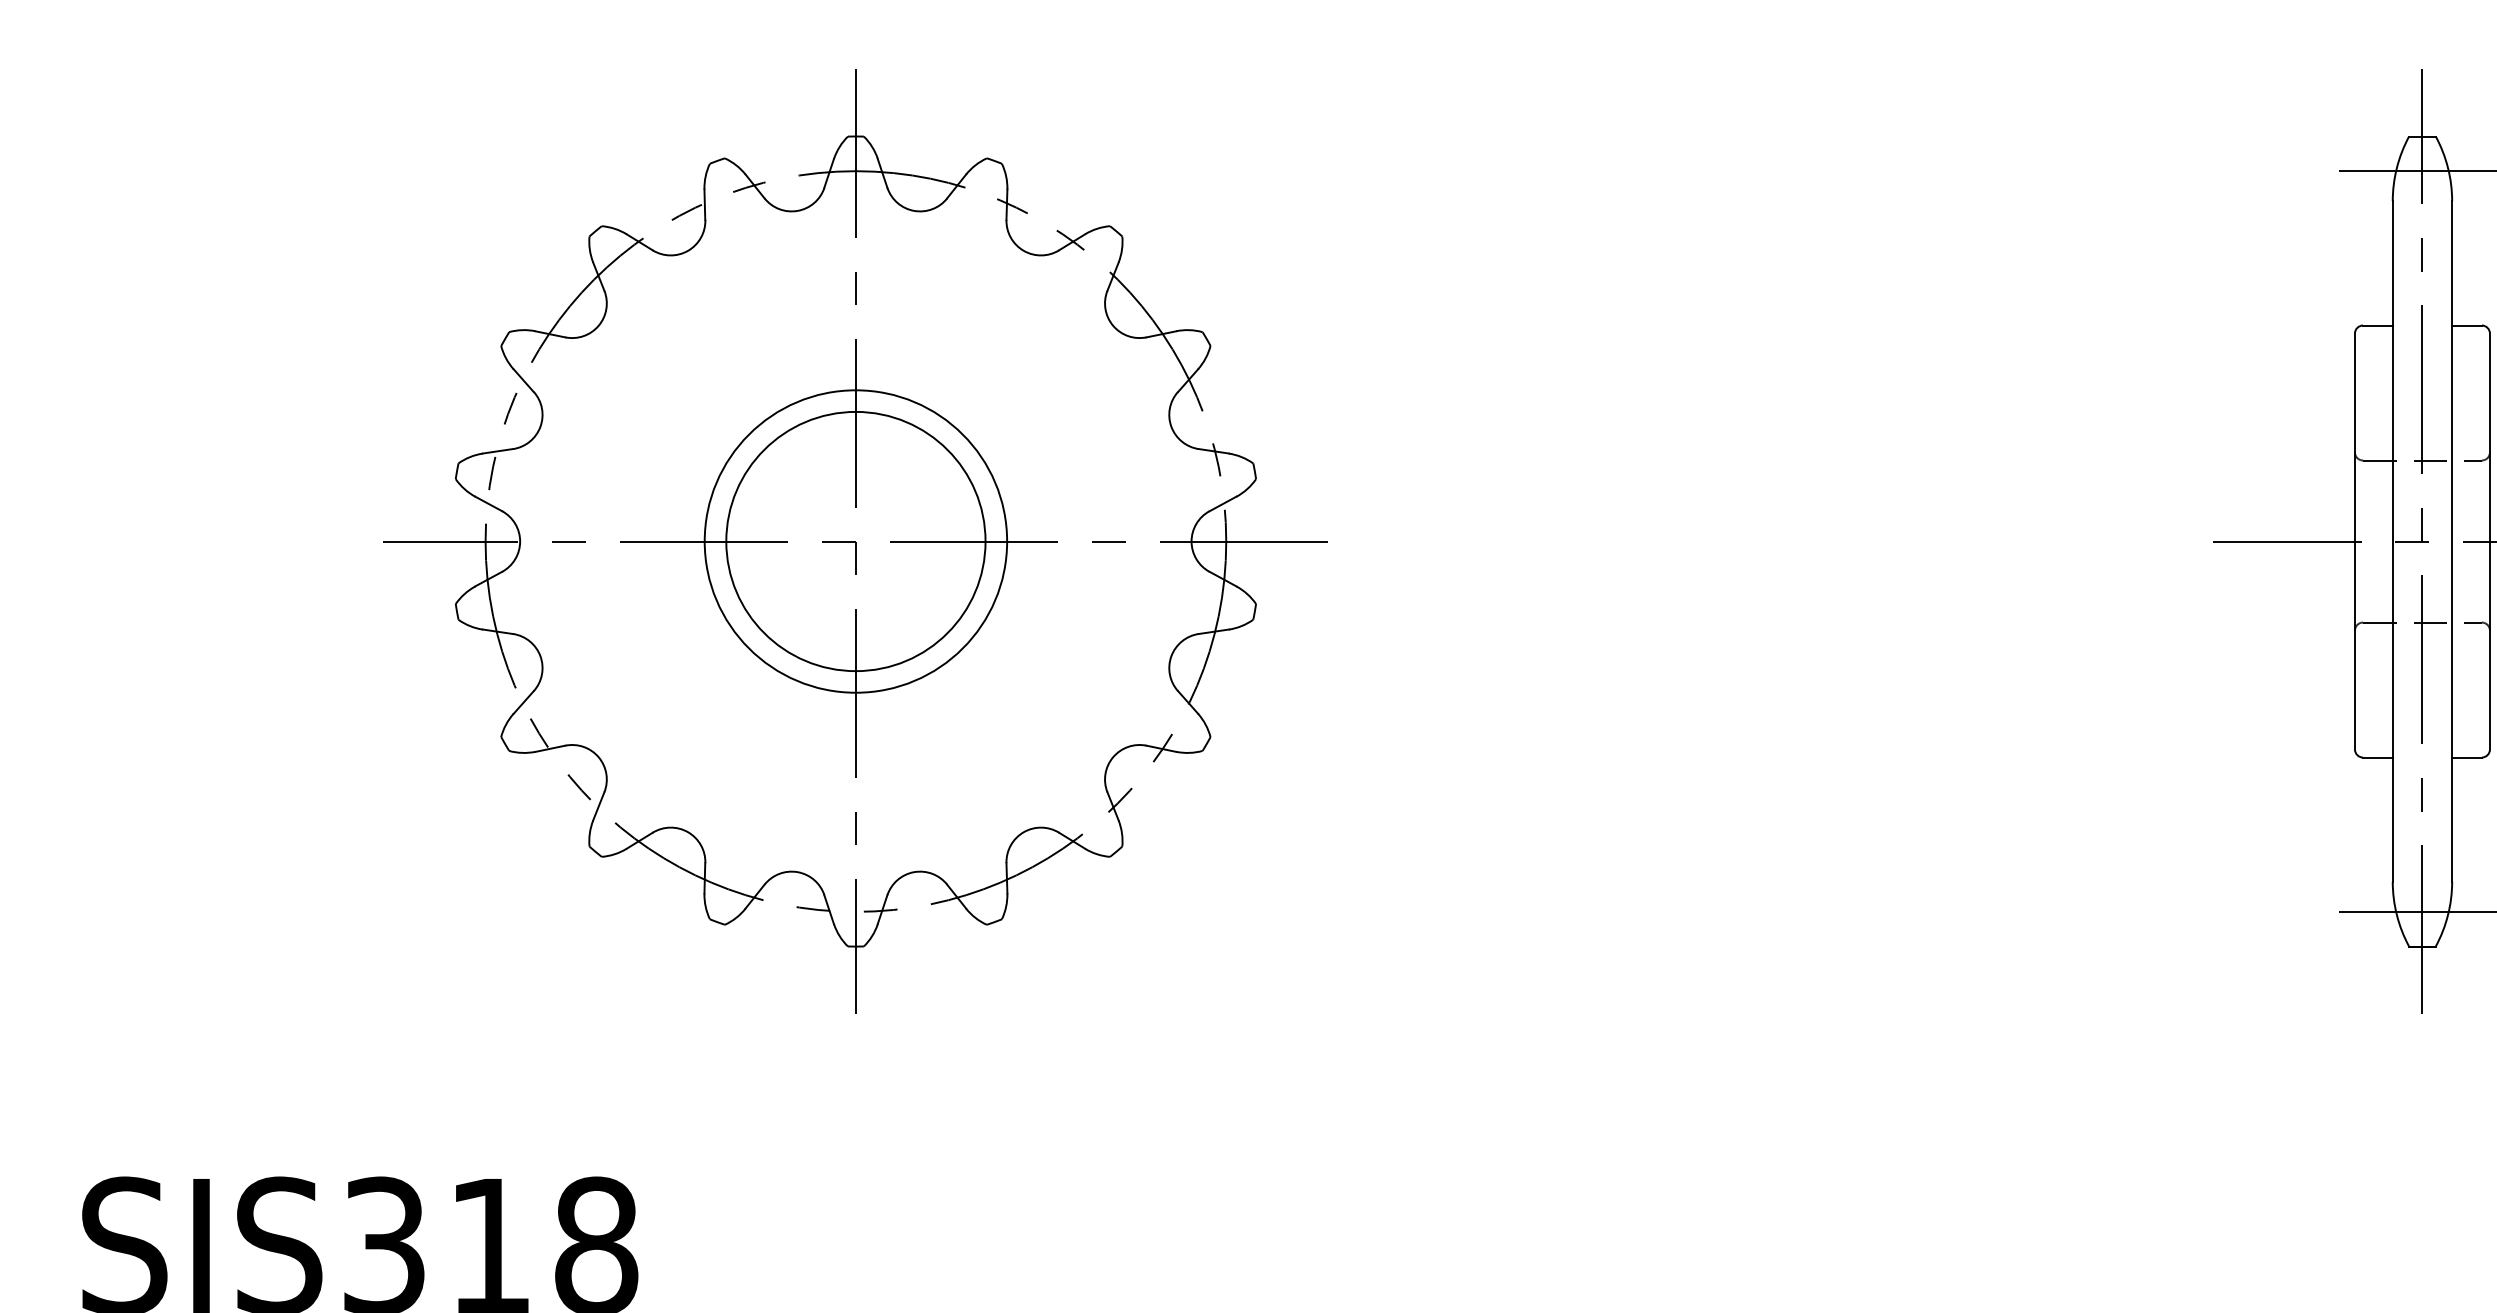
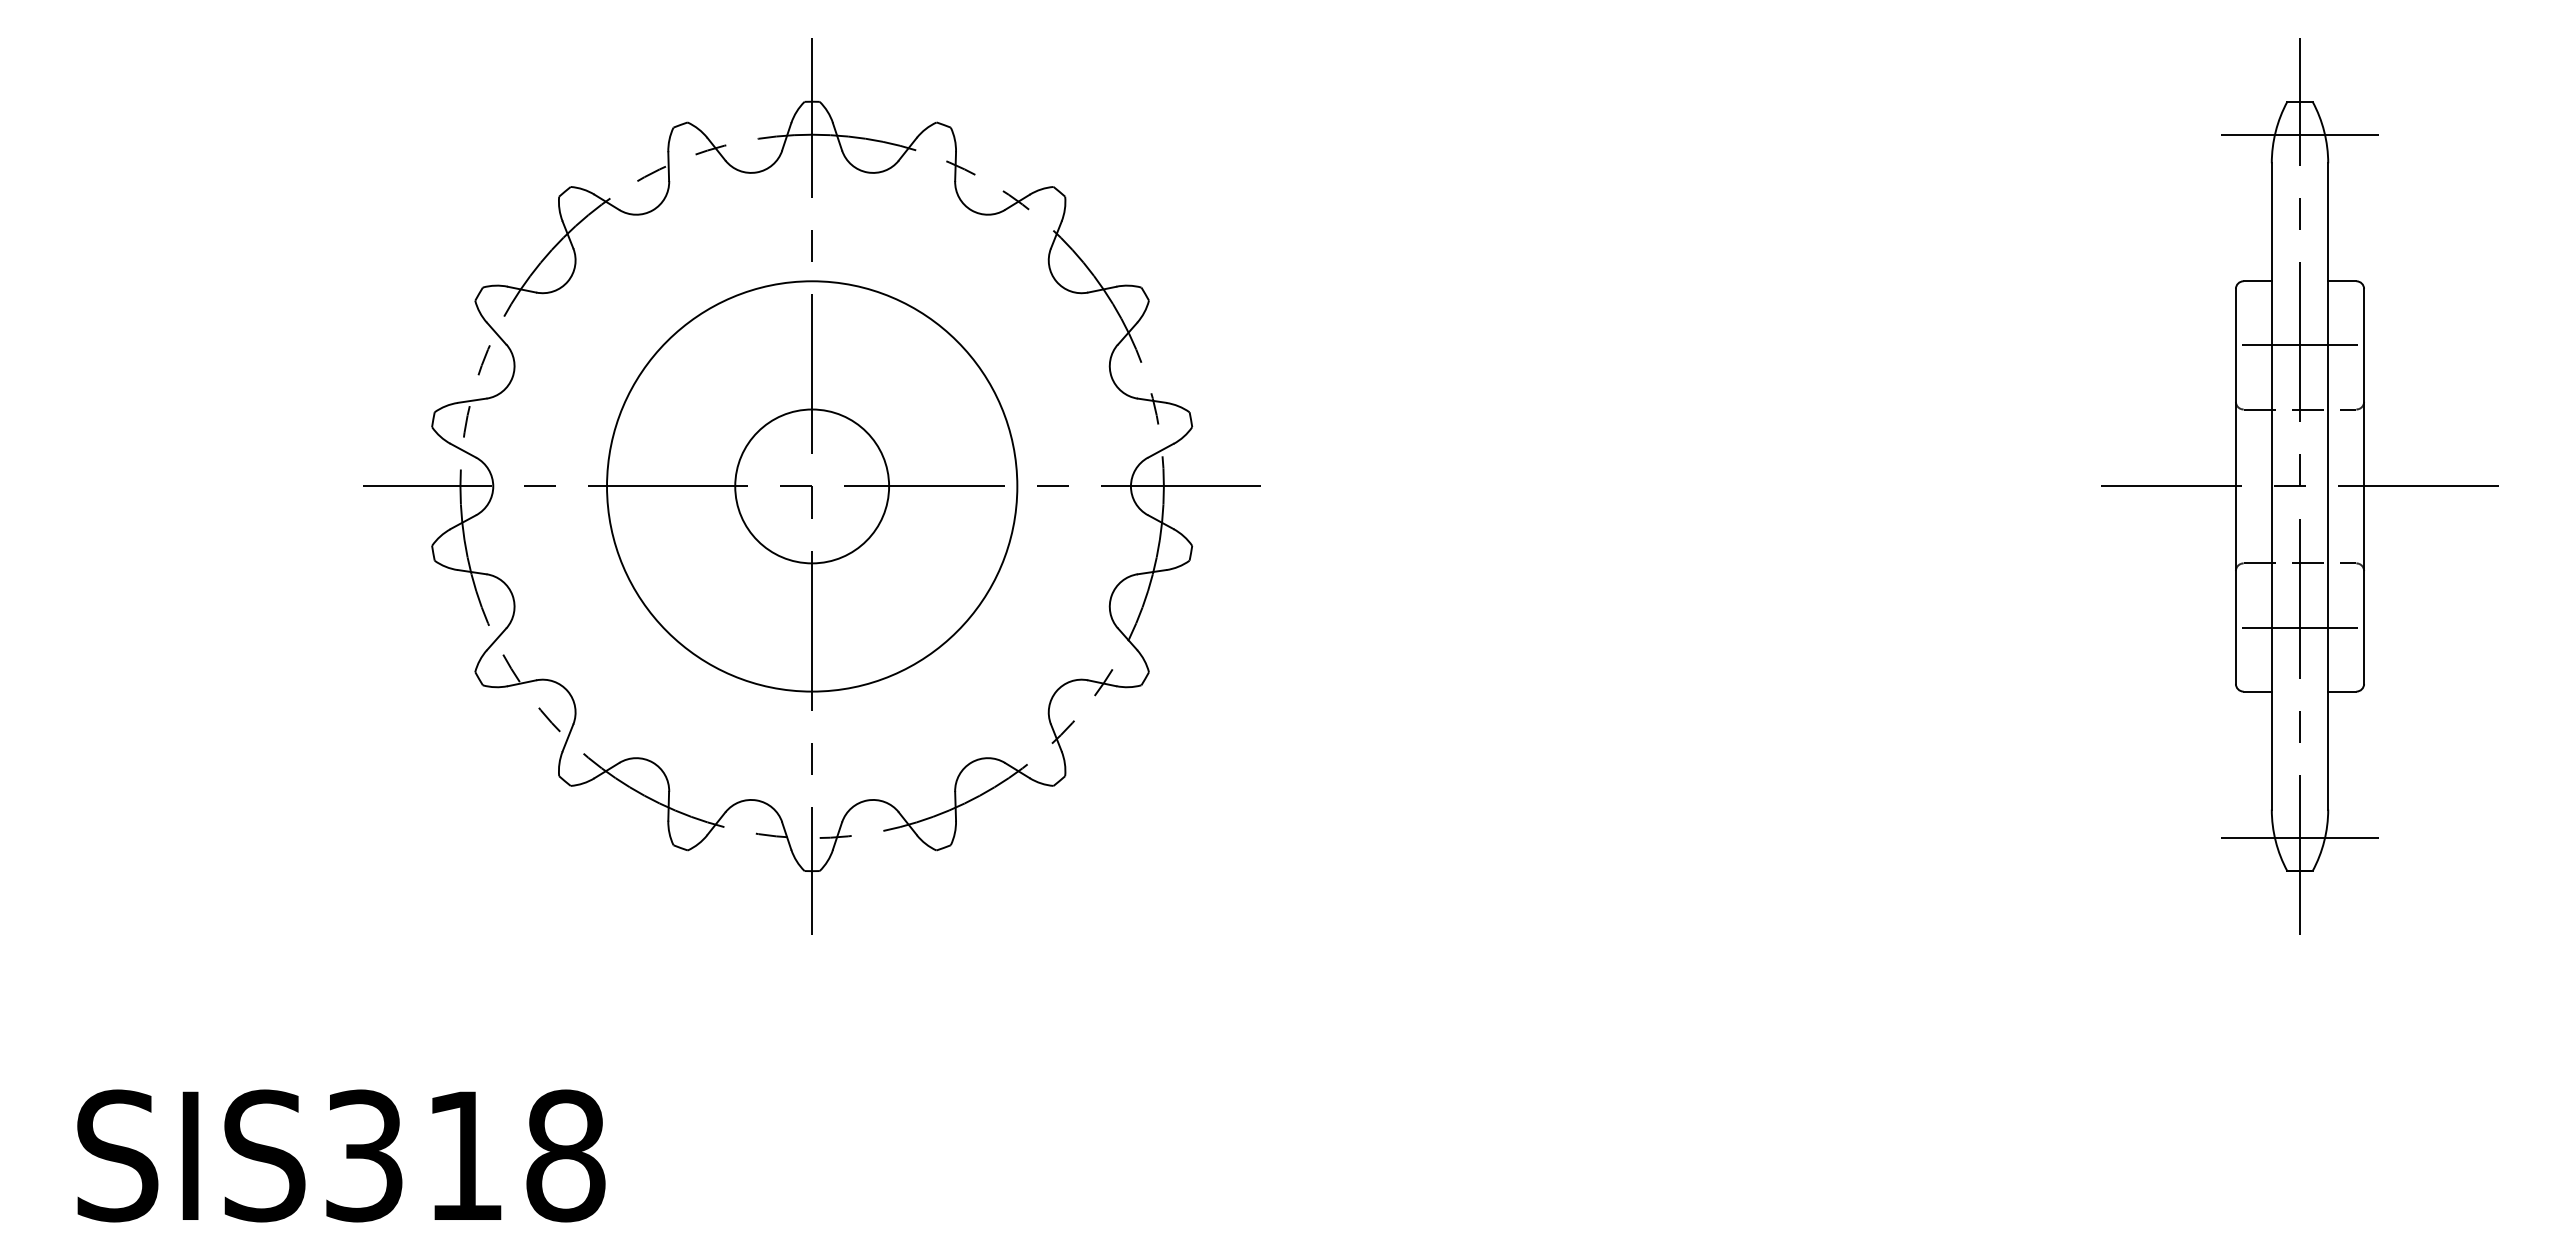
line: (2421, 393) -> (2299, 345), added
circle: (856, 541) -> (812, 486), size x0.62
circle: (856, 541) -> (812, 486), size x1.43
line: (2421, 690) -> (2299, 627), added

